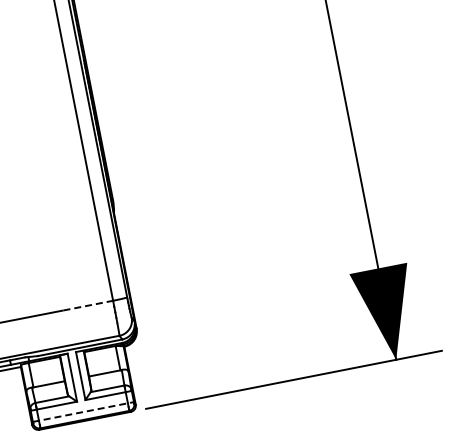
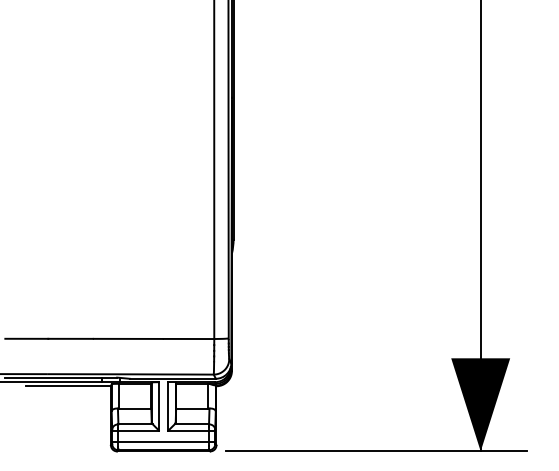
line: (88, 305) -> (189, 338), dashed -> solid
line: (83, 412) -> (163, 442), dashed -> solid

